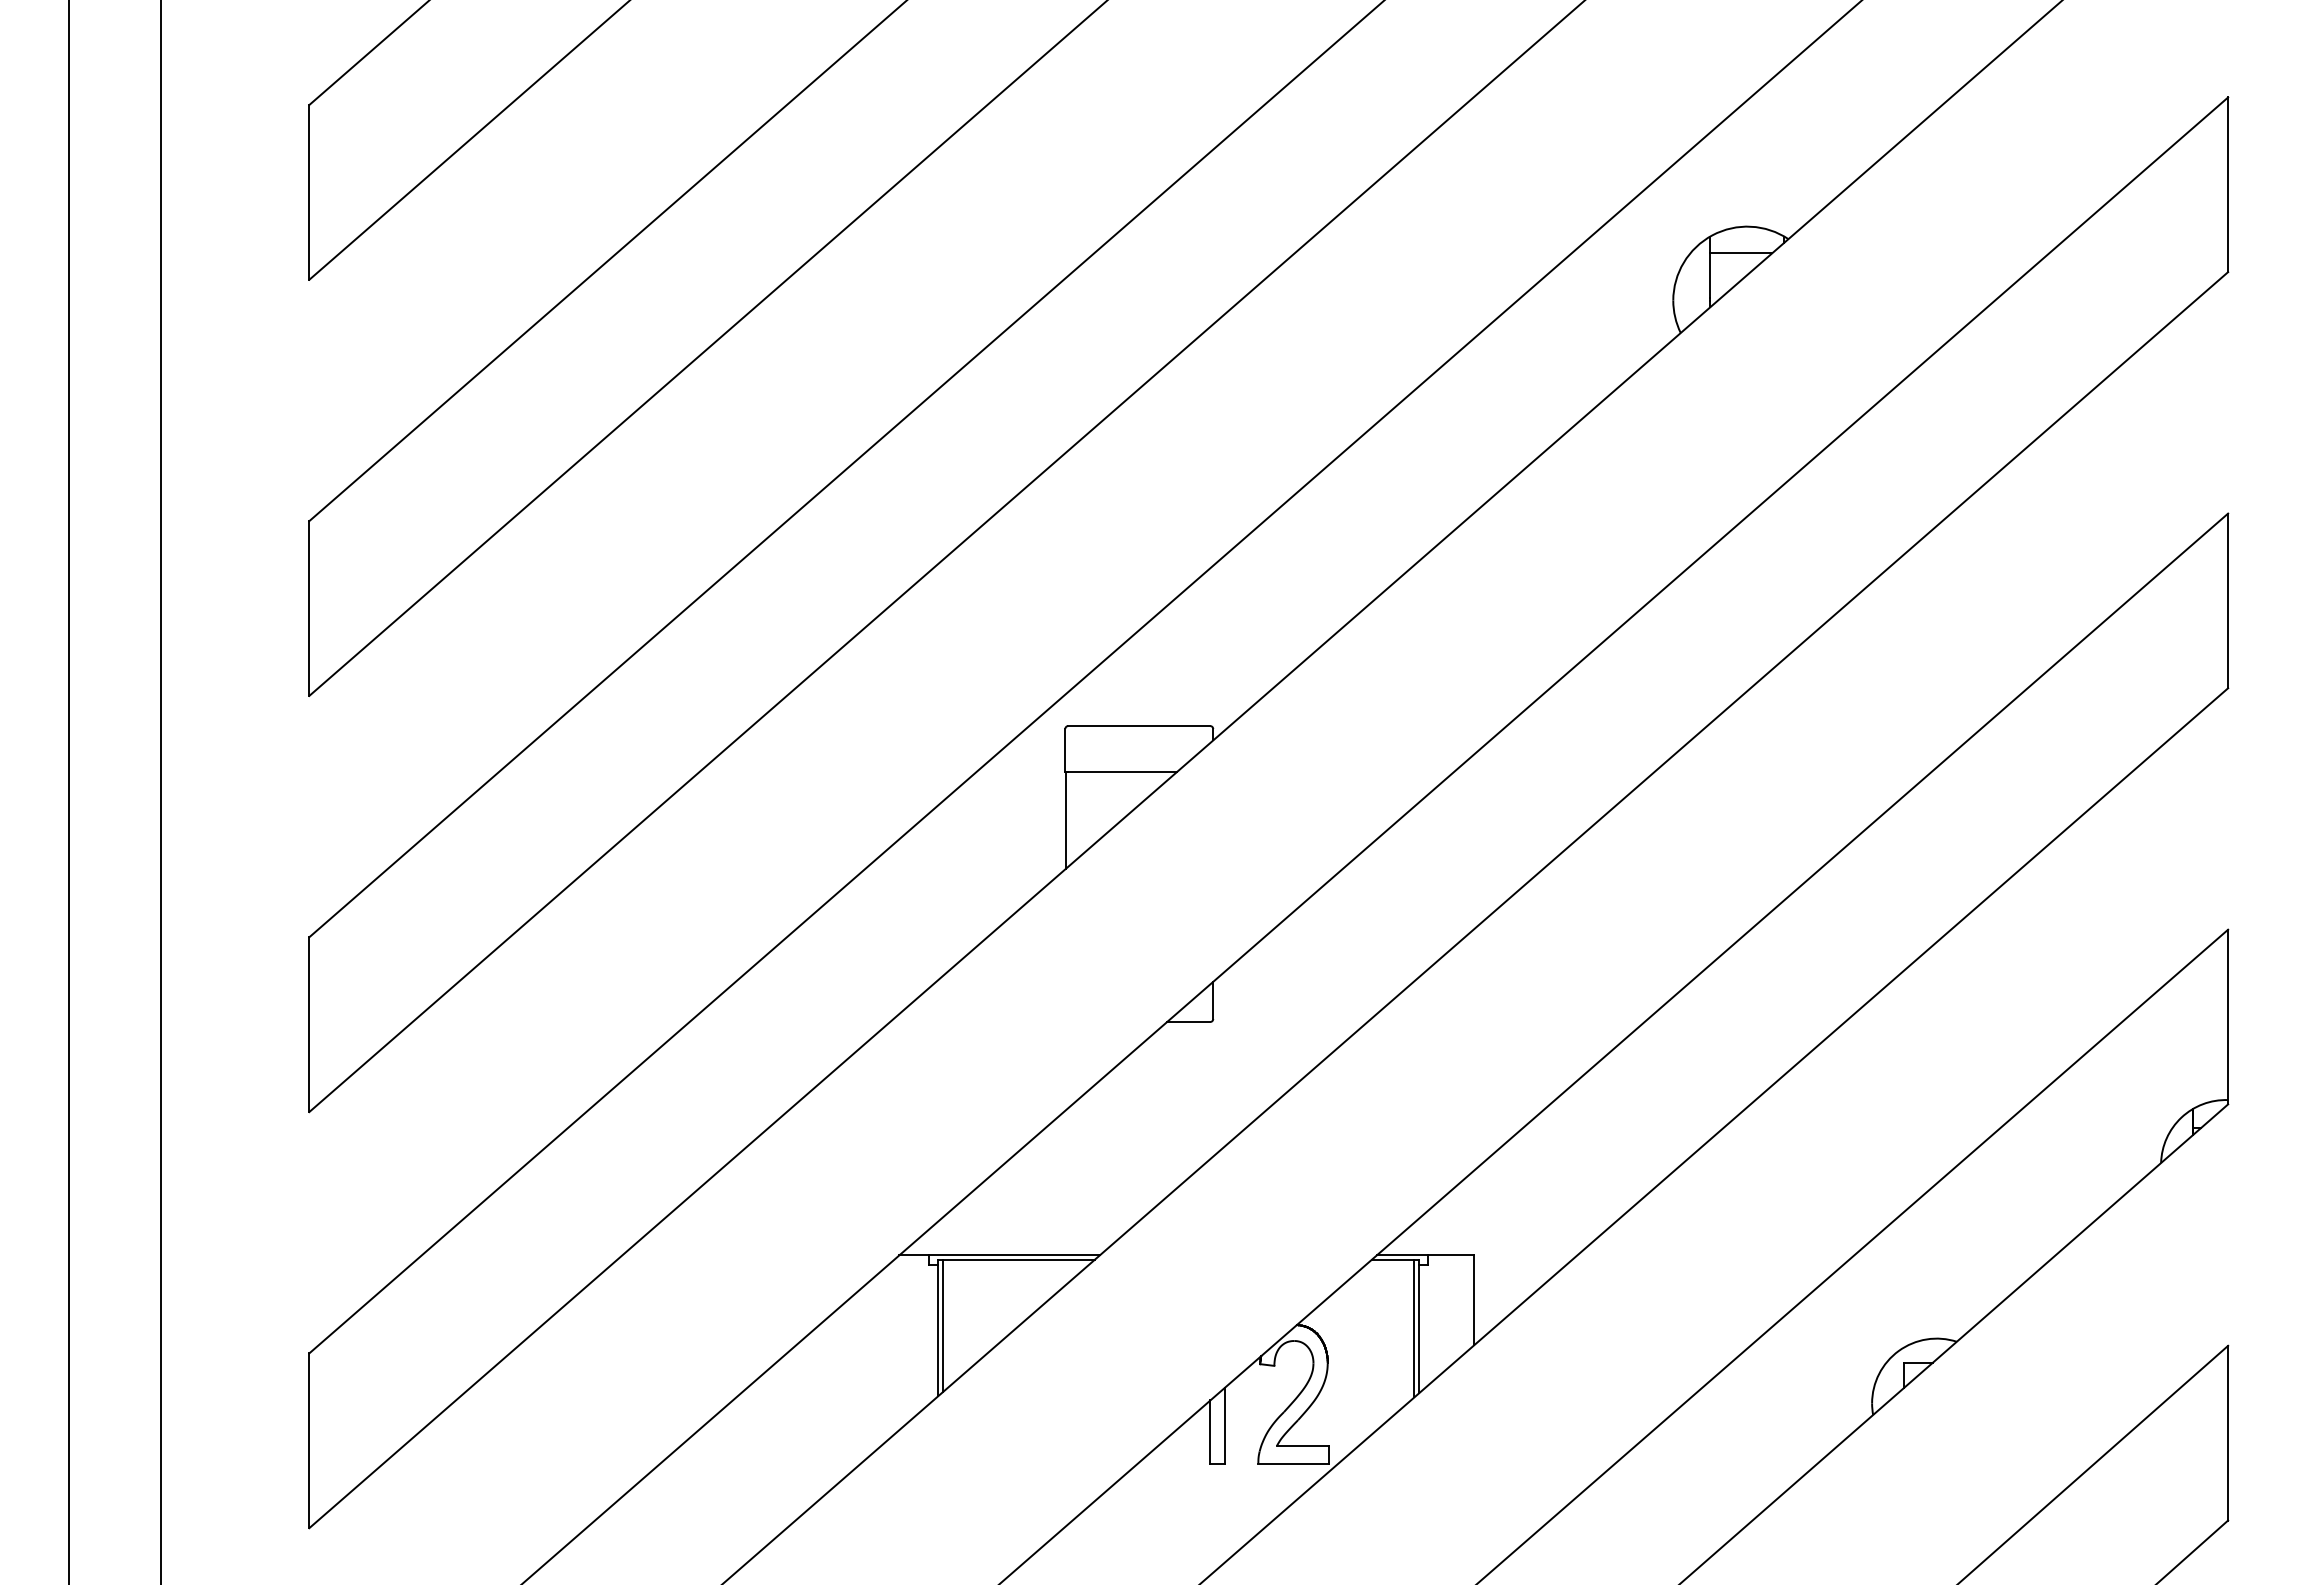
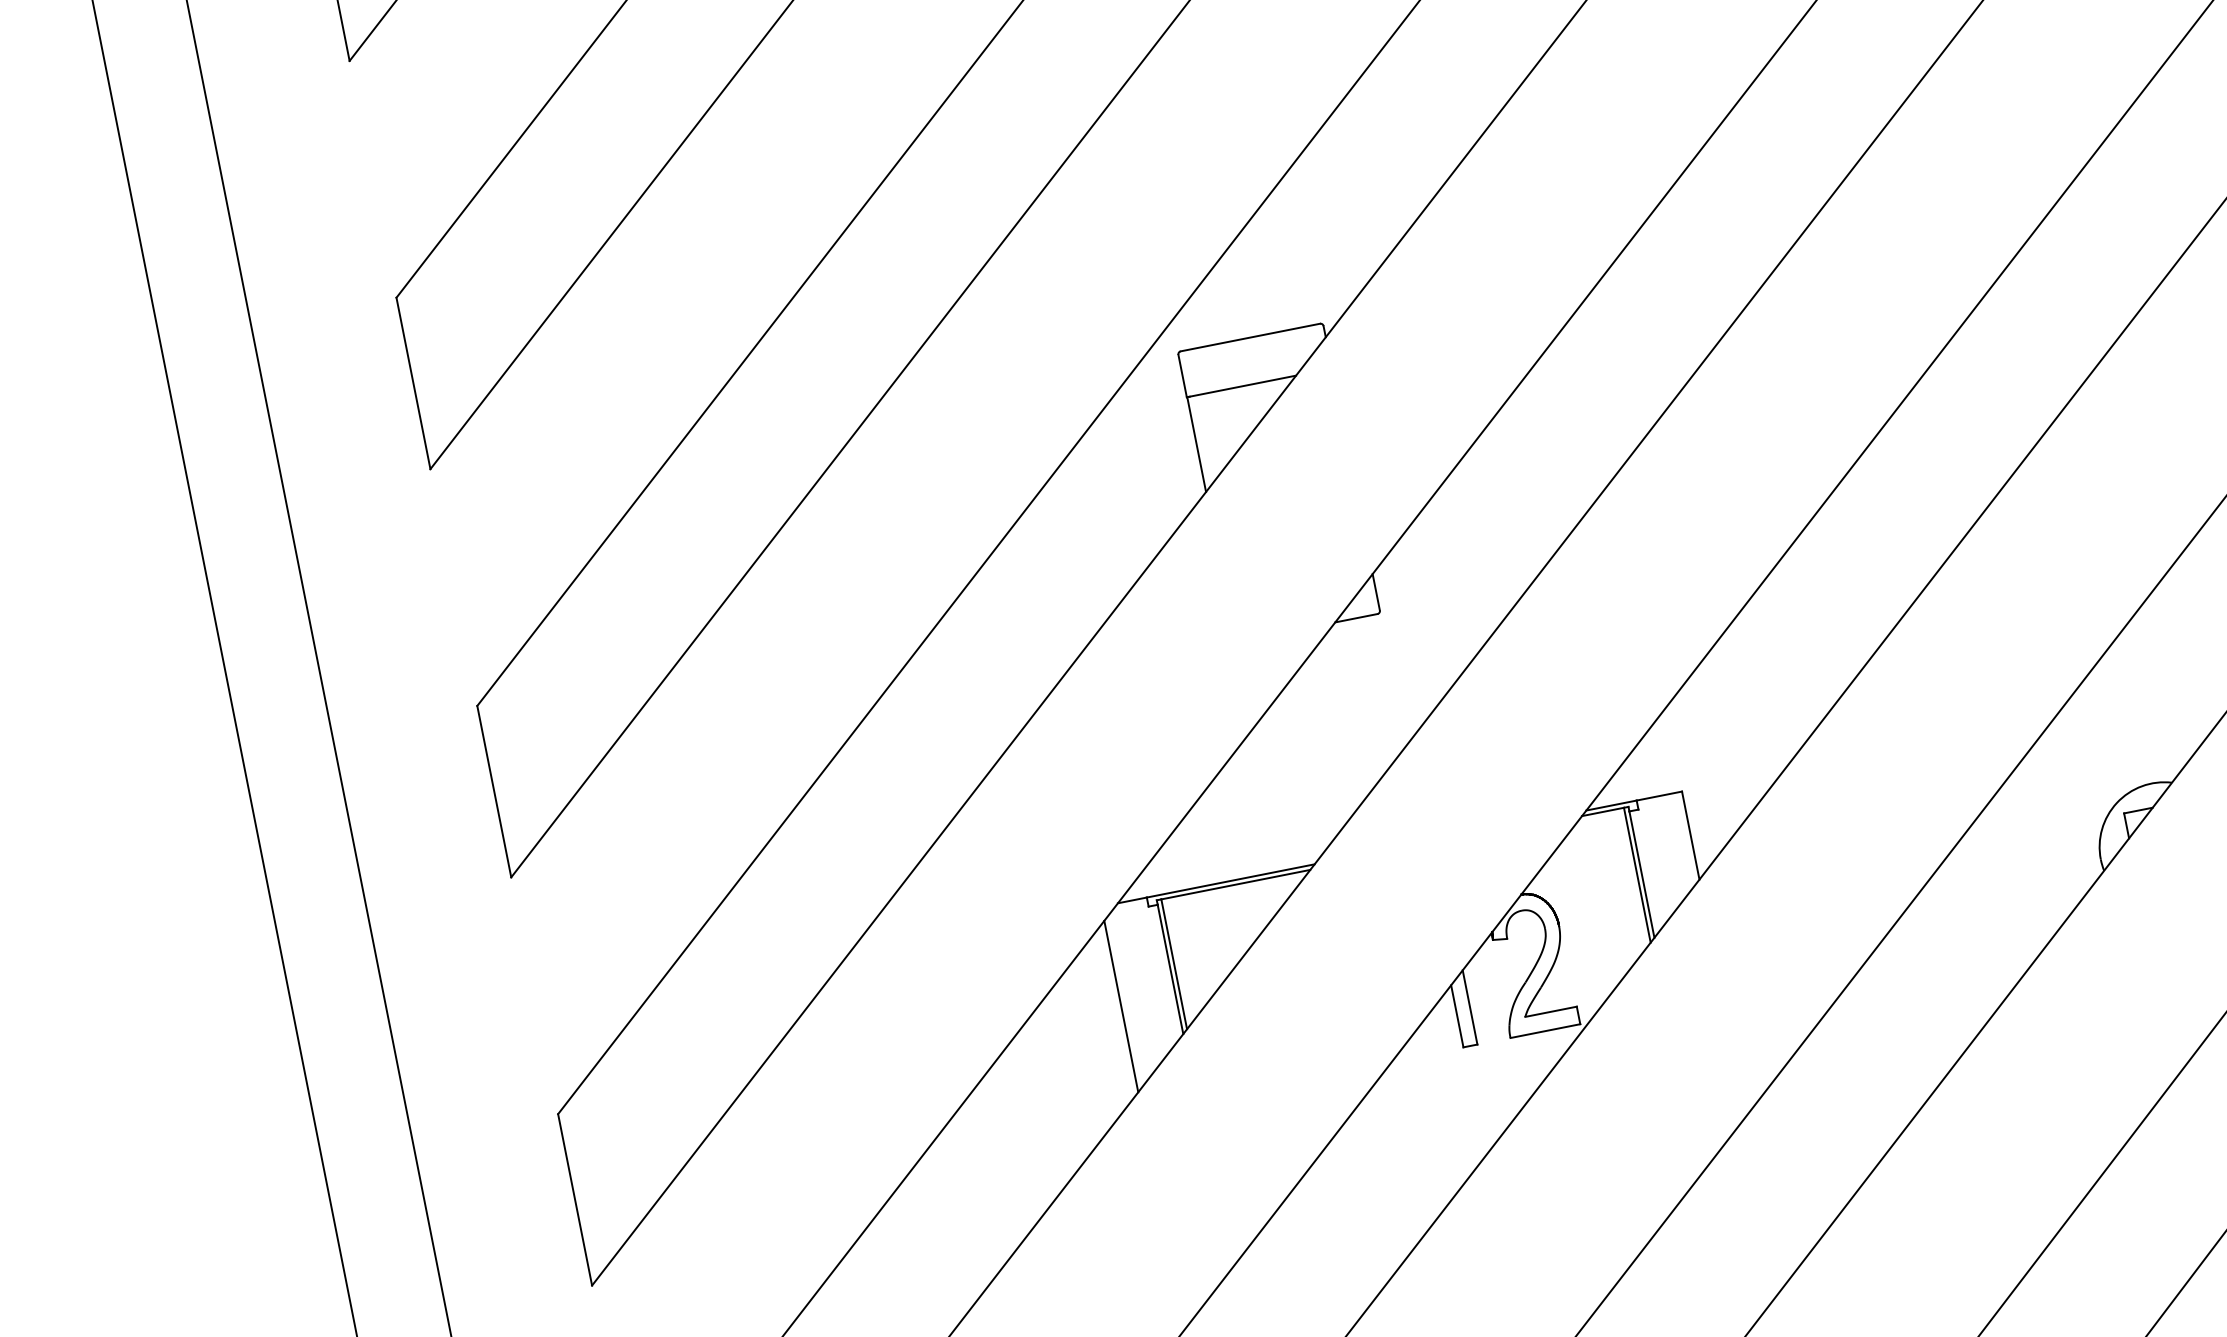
line: (882, 1356) -> (1120, 1005), added

